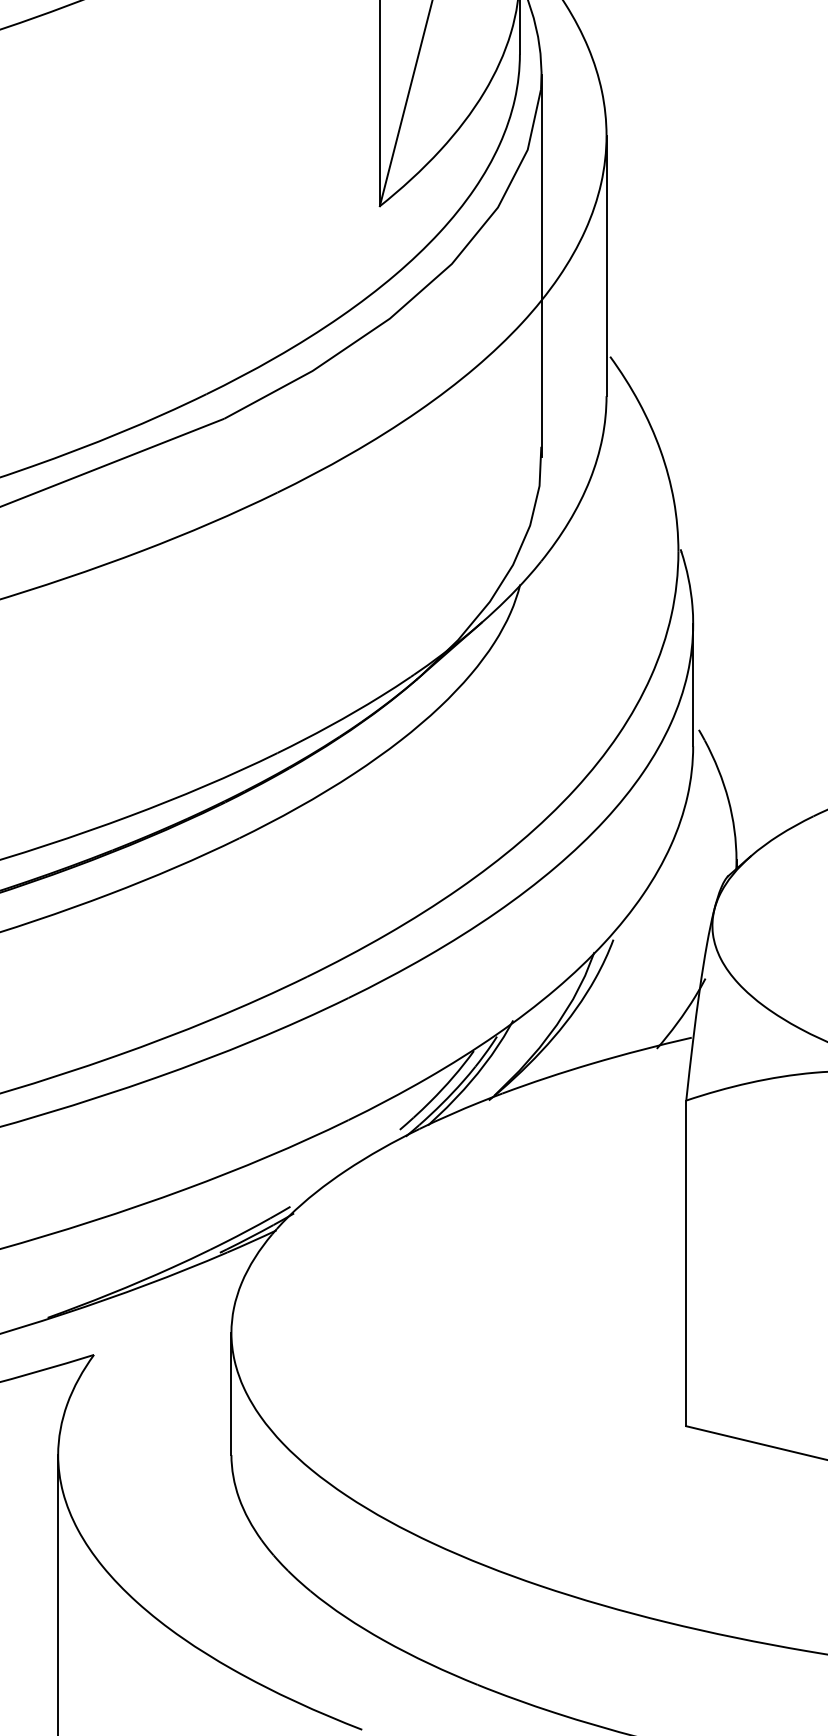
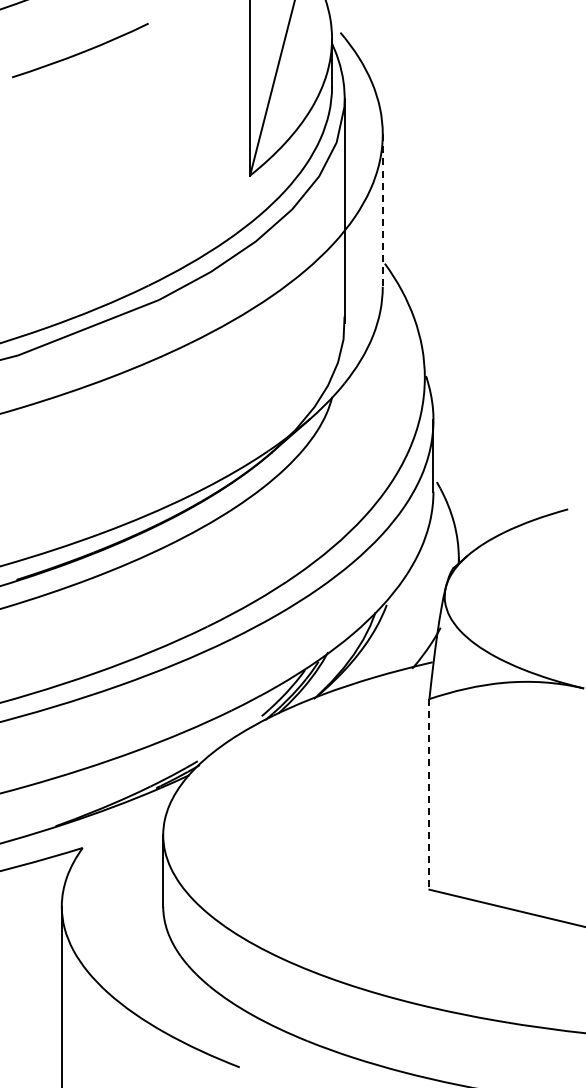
line: (606, 267) -> (382, 211), solid -> dashed
line: (686, 1263) -> (429, 794), solid -> dashed

